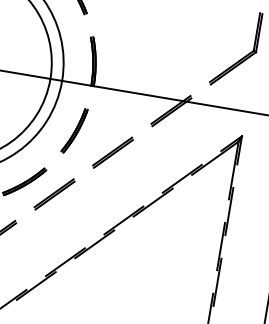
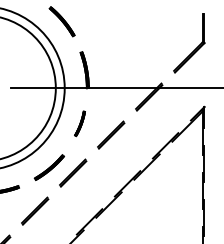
part: (73, 130) -> (79, 123), size x0.7

